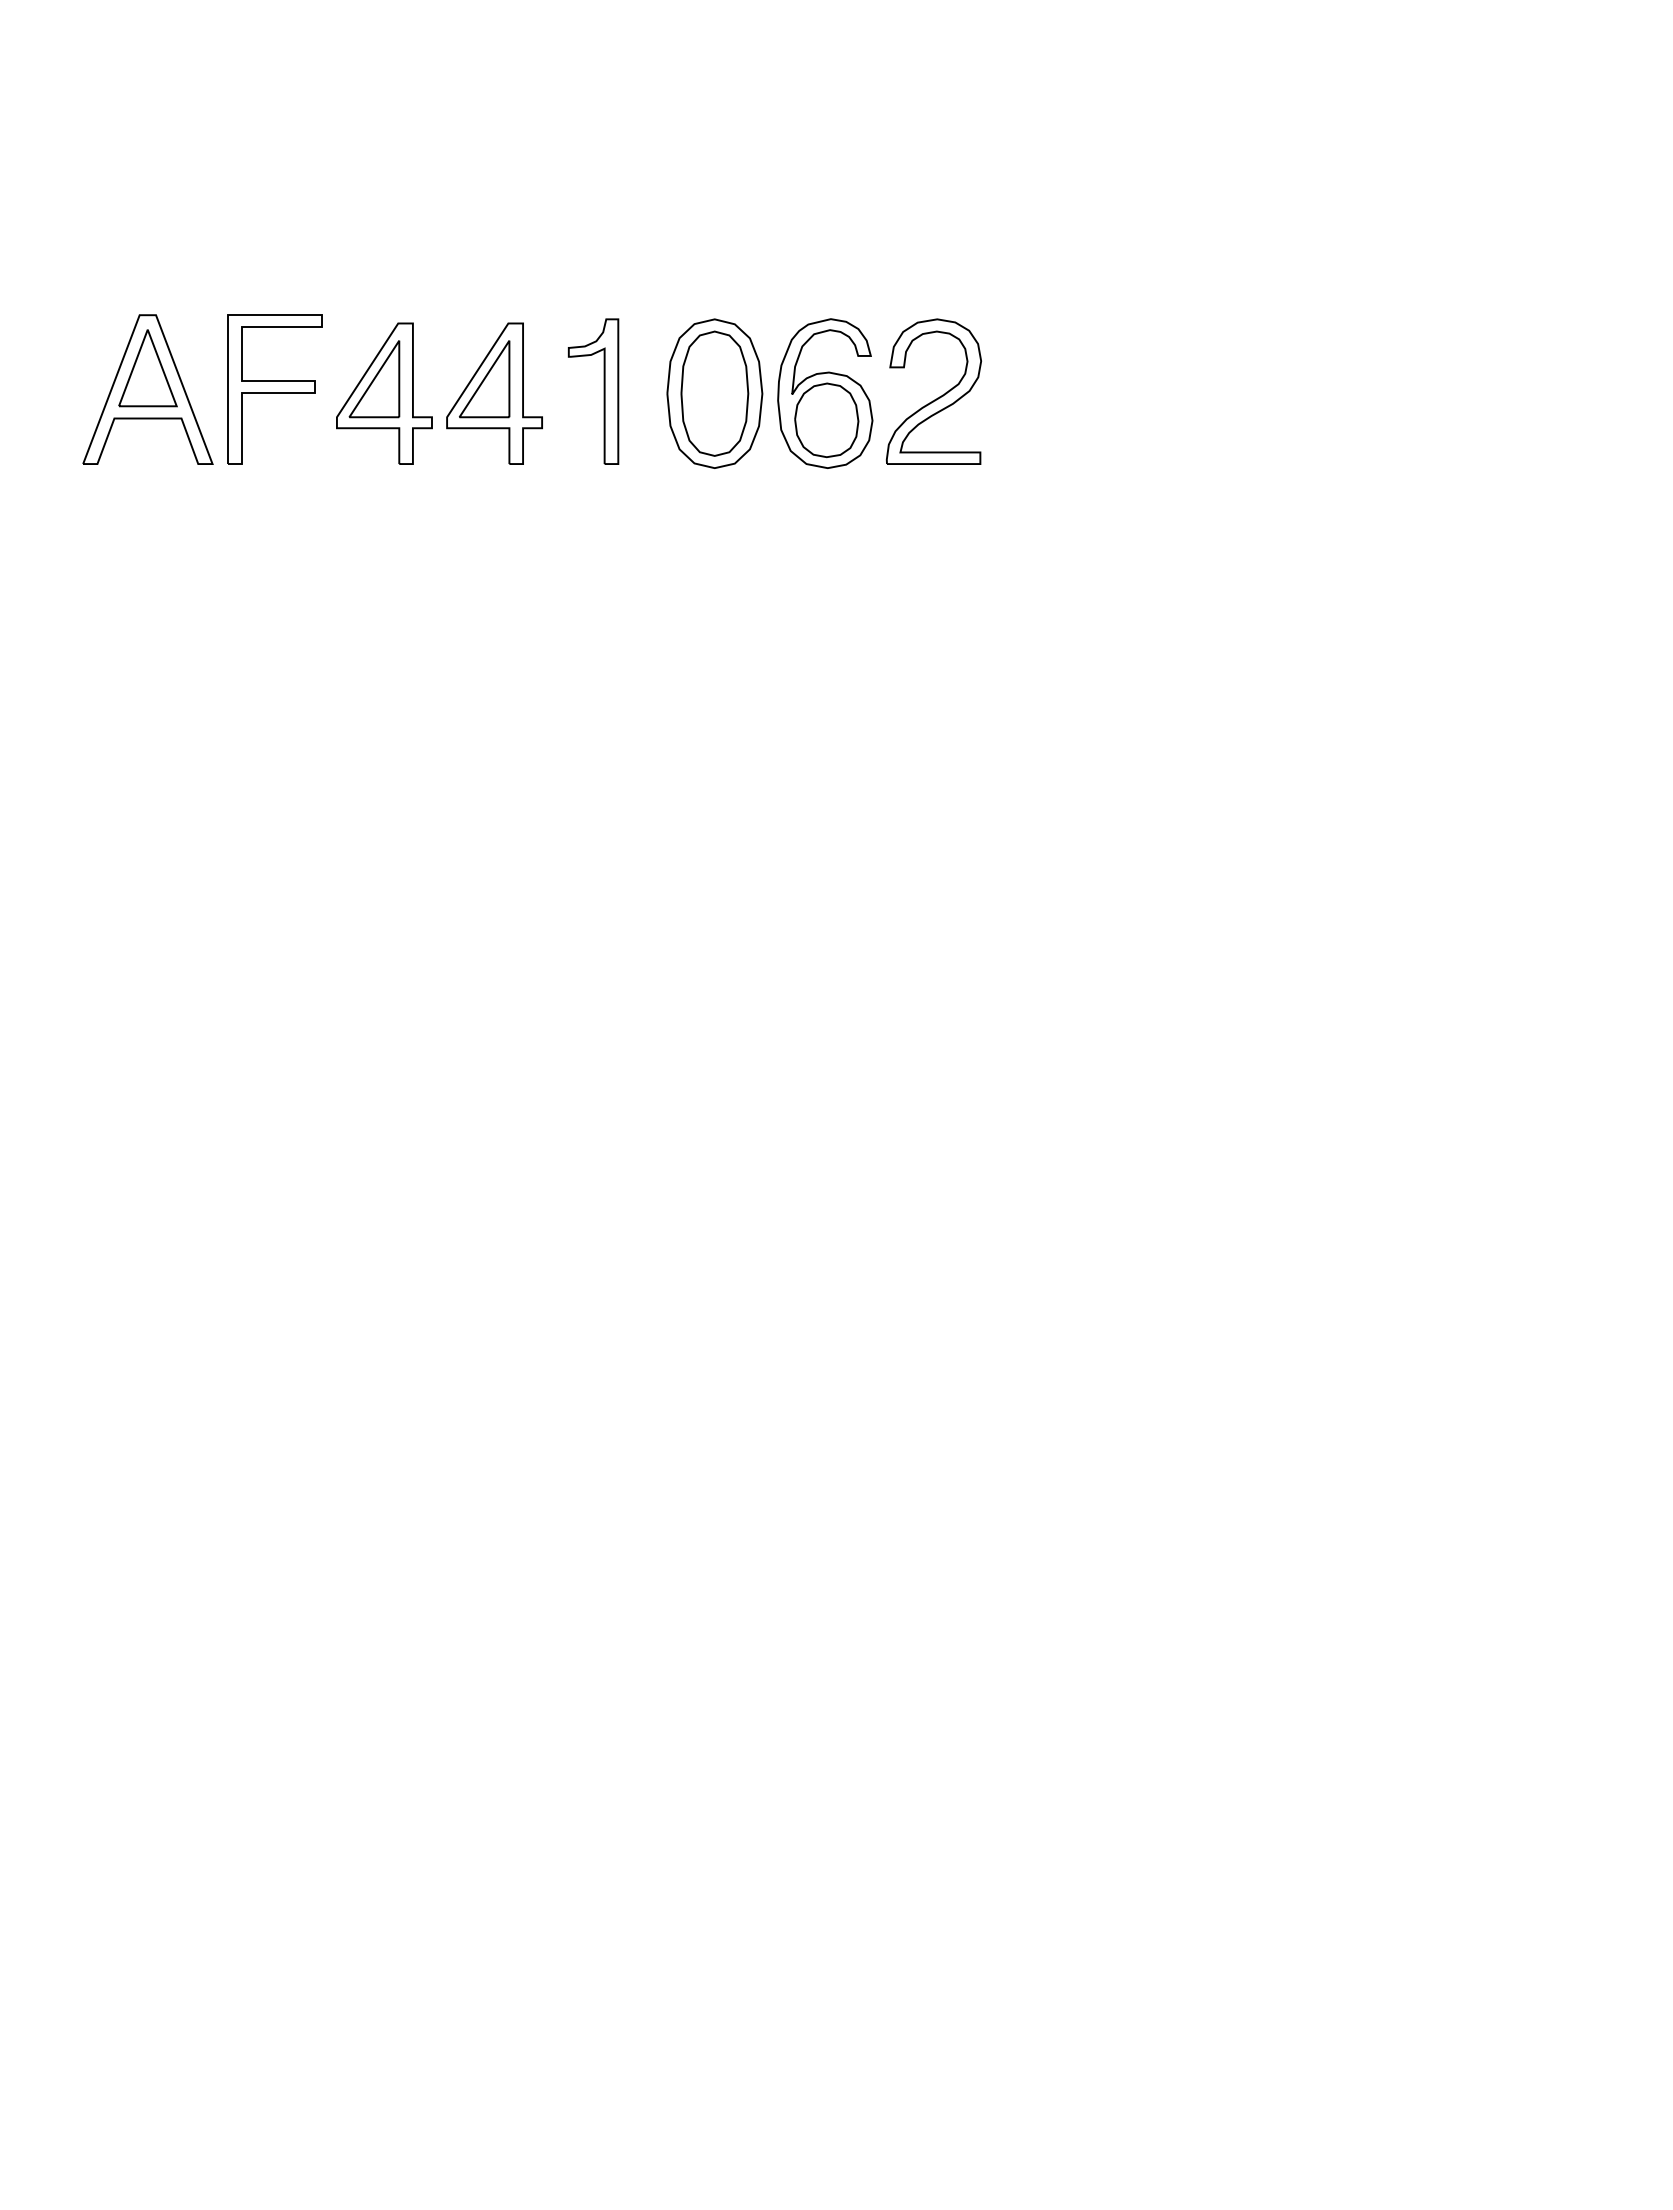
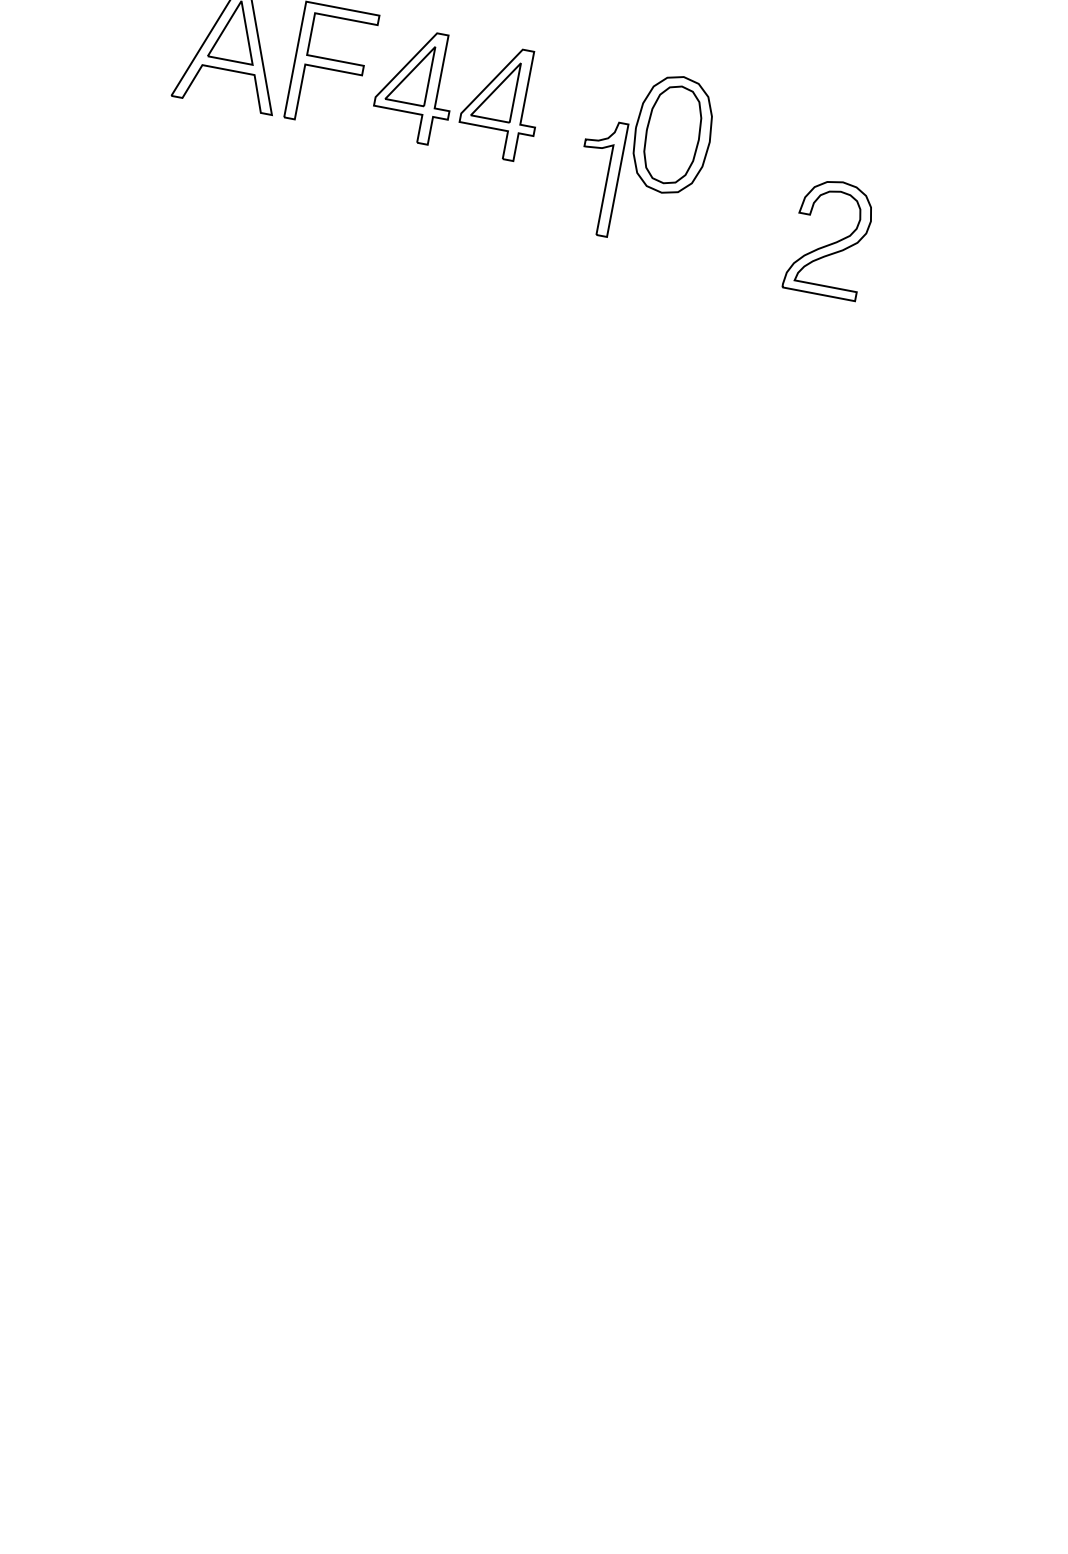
part: (603, 391) -> (606, 178), moved
part: (825, 393) -> (758, 151), removed
part: (937, 397) -> (831, 243), moved

